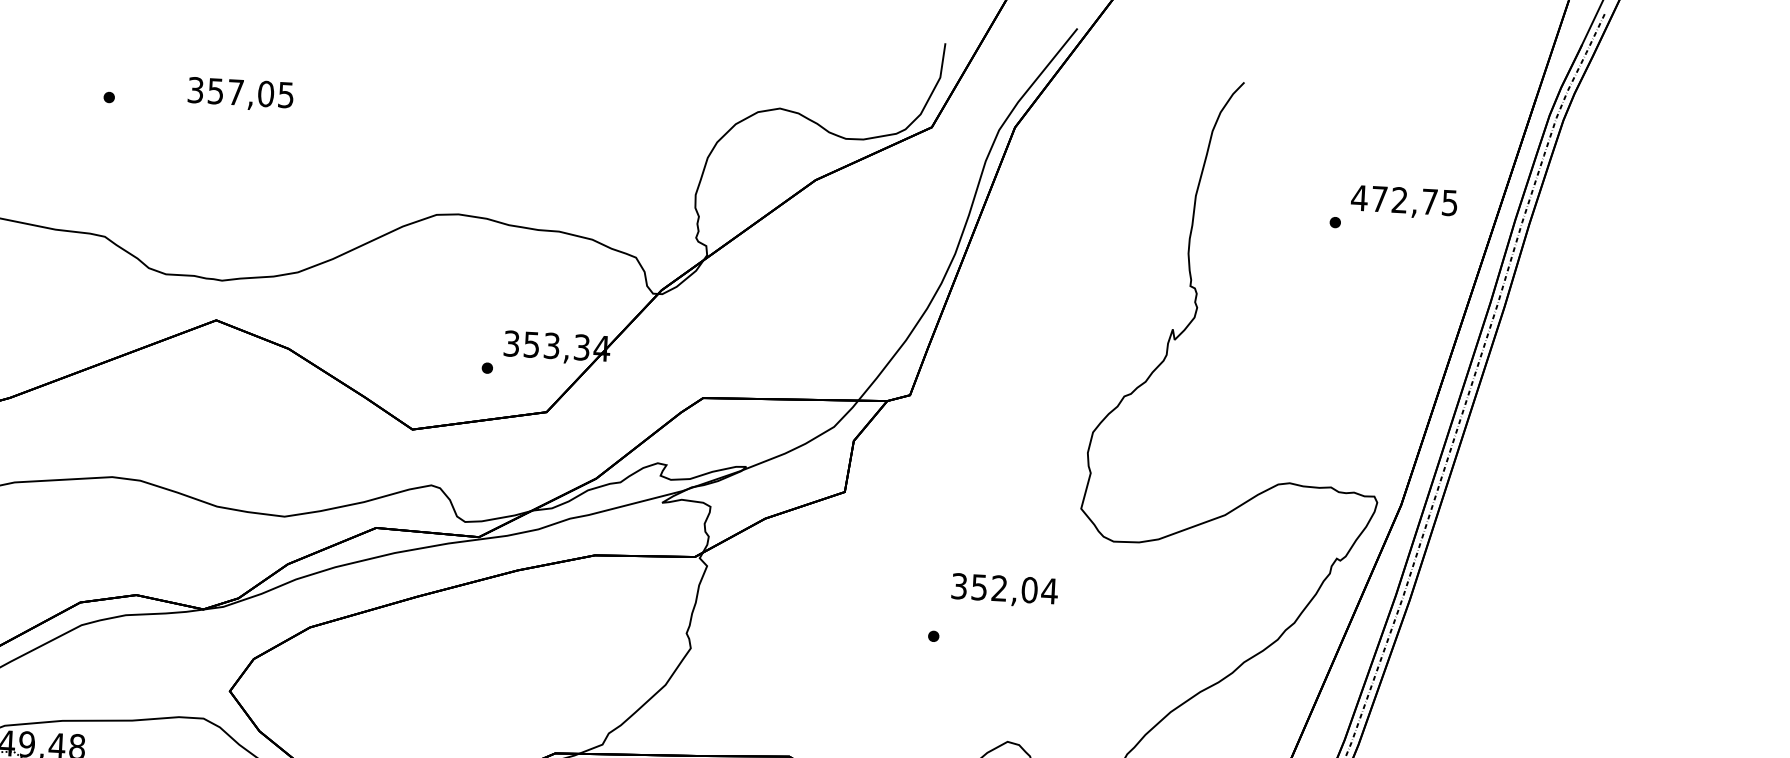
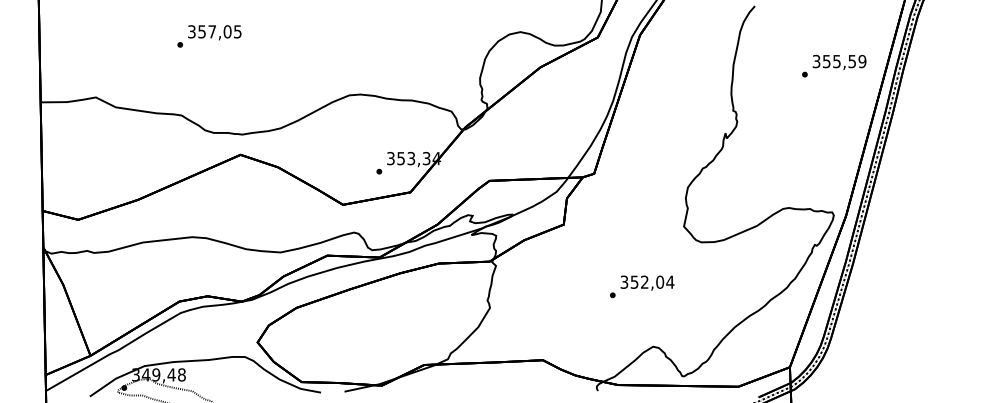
text: (240, 93) -> (214, 32), moved
text: (1404, 200) -> (839, 61), 472,75 -> 355,59
text: (1004, 589) -> (647, 282), moved

